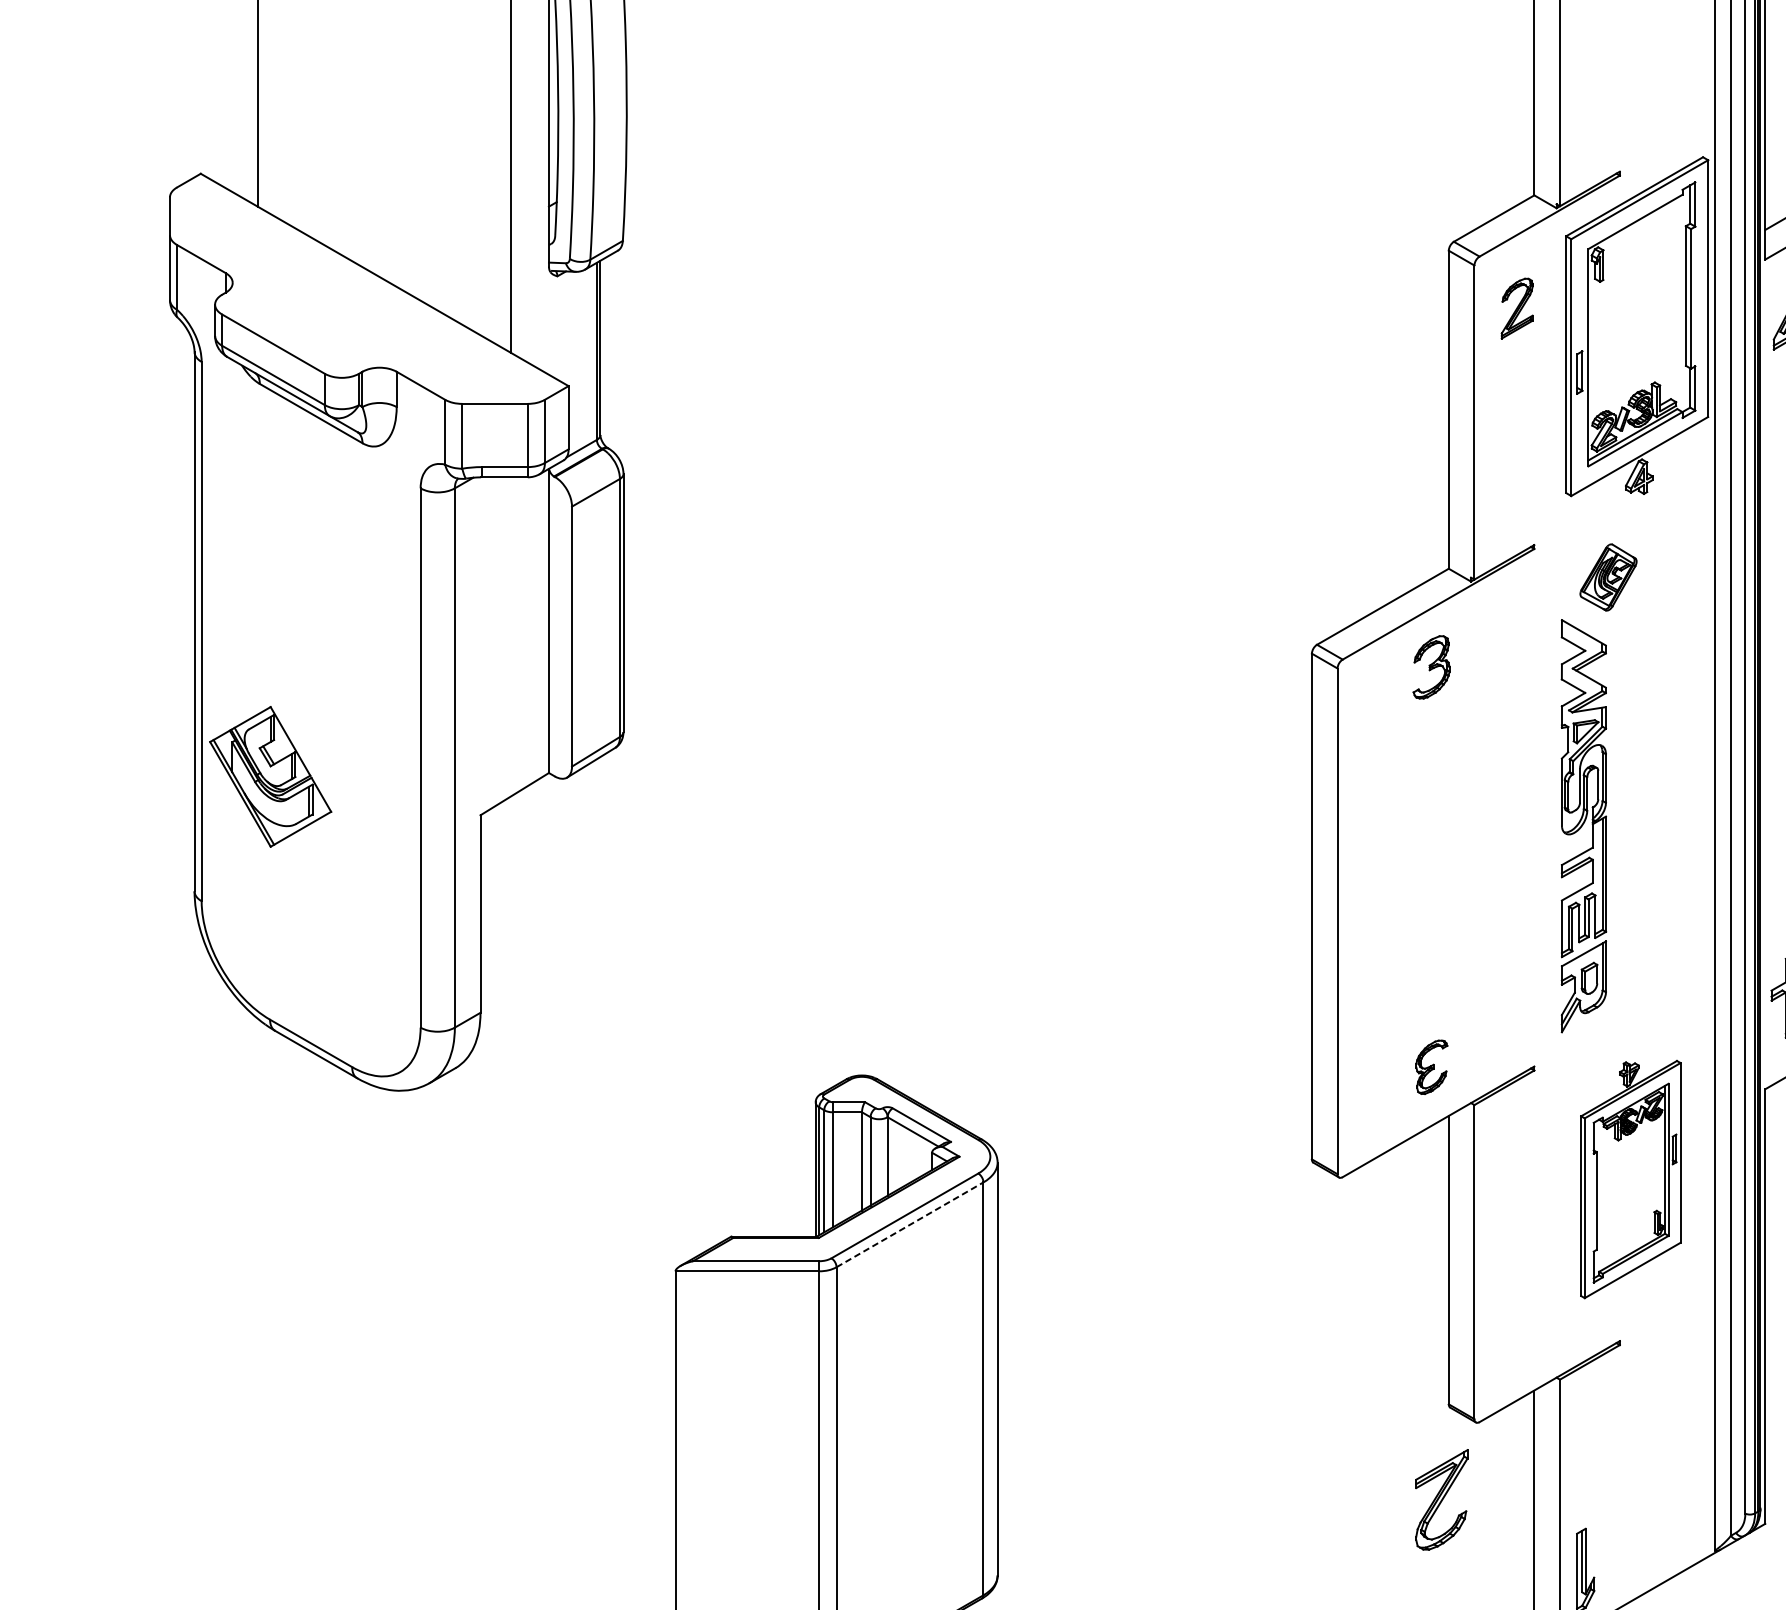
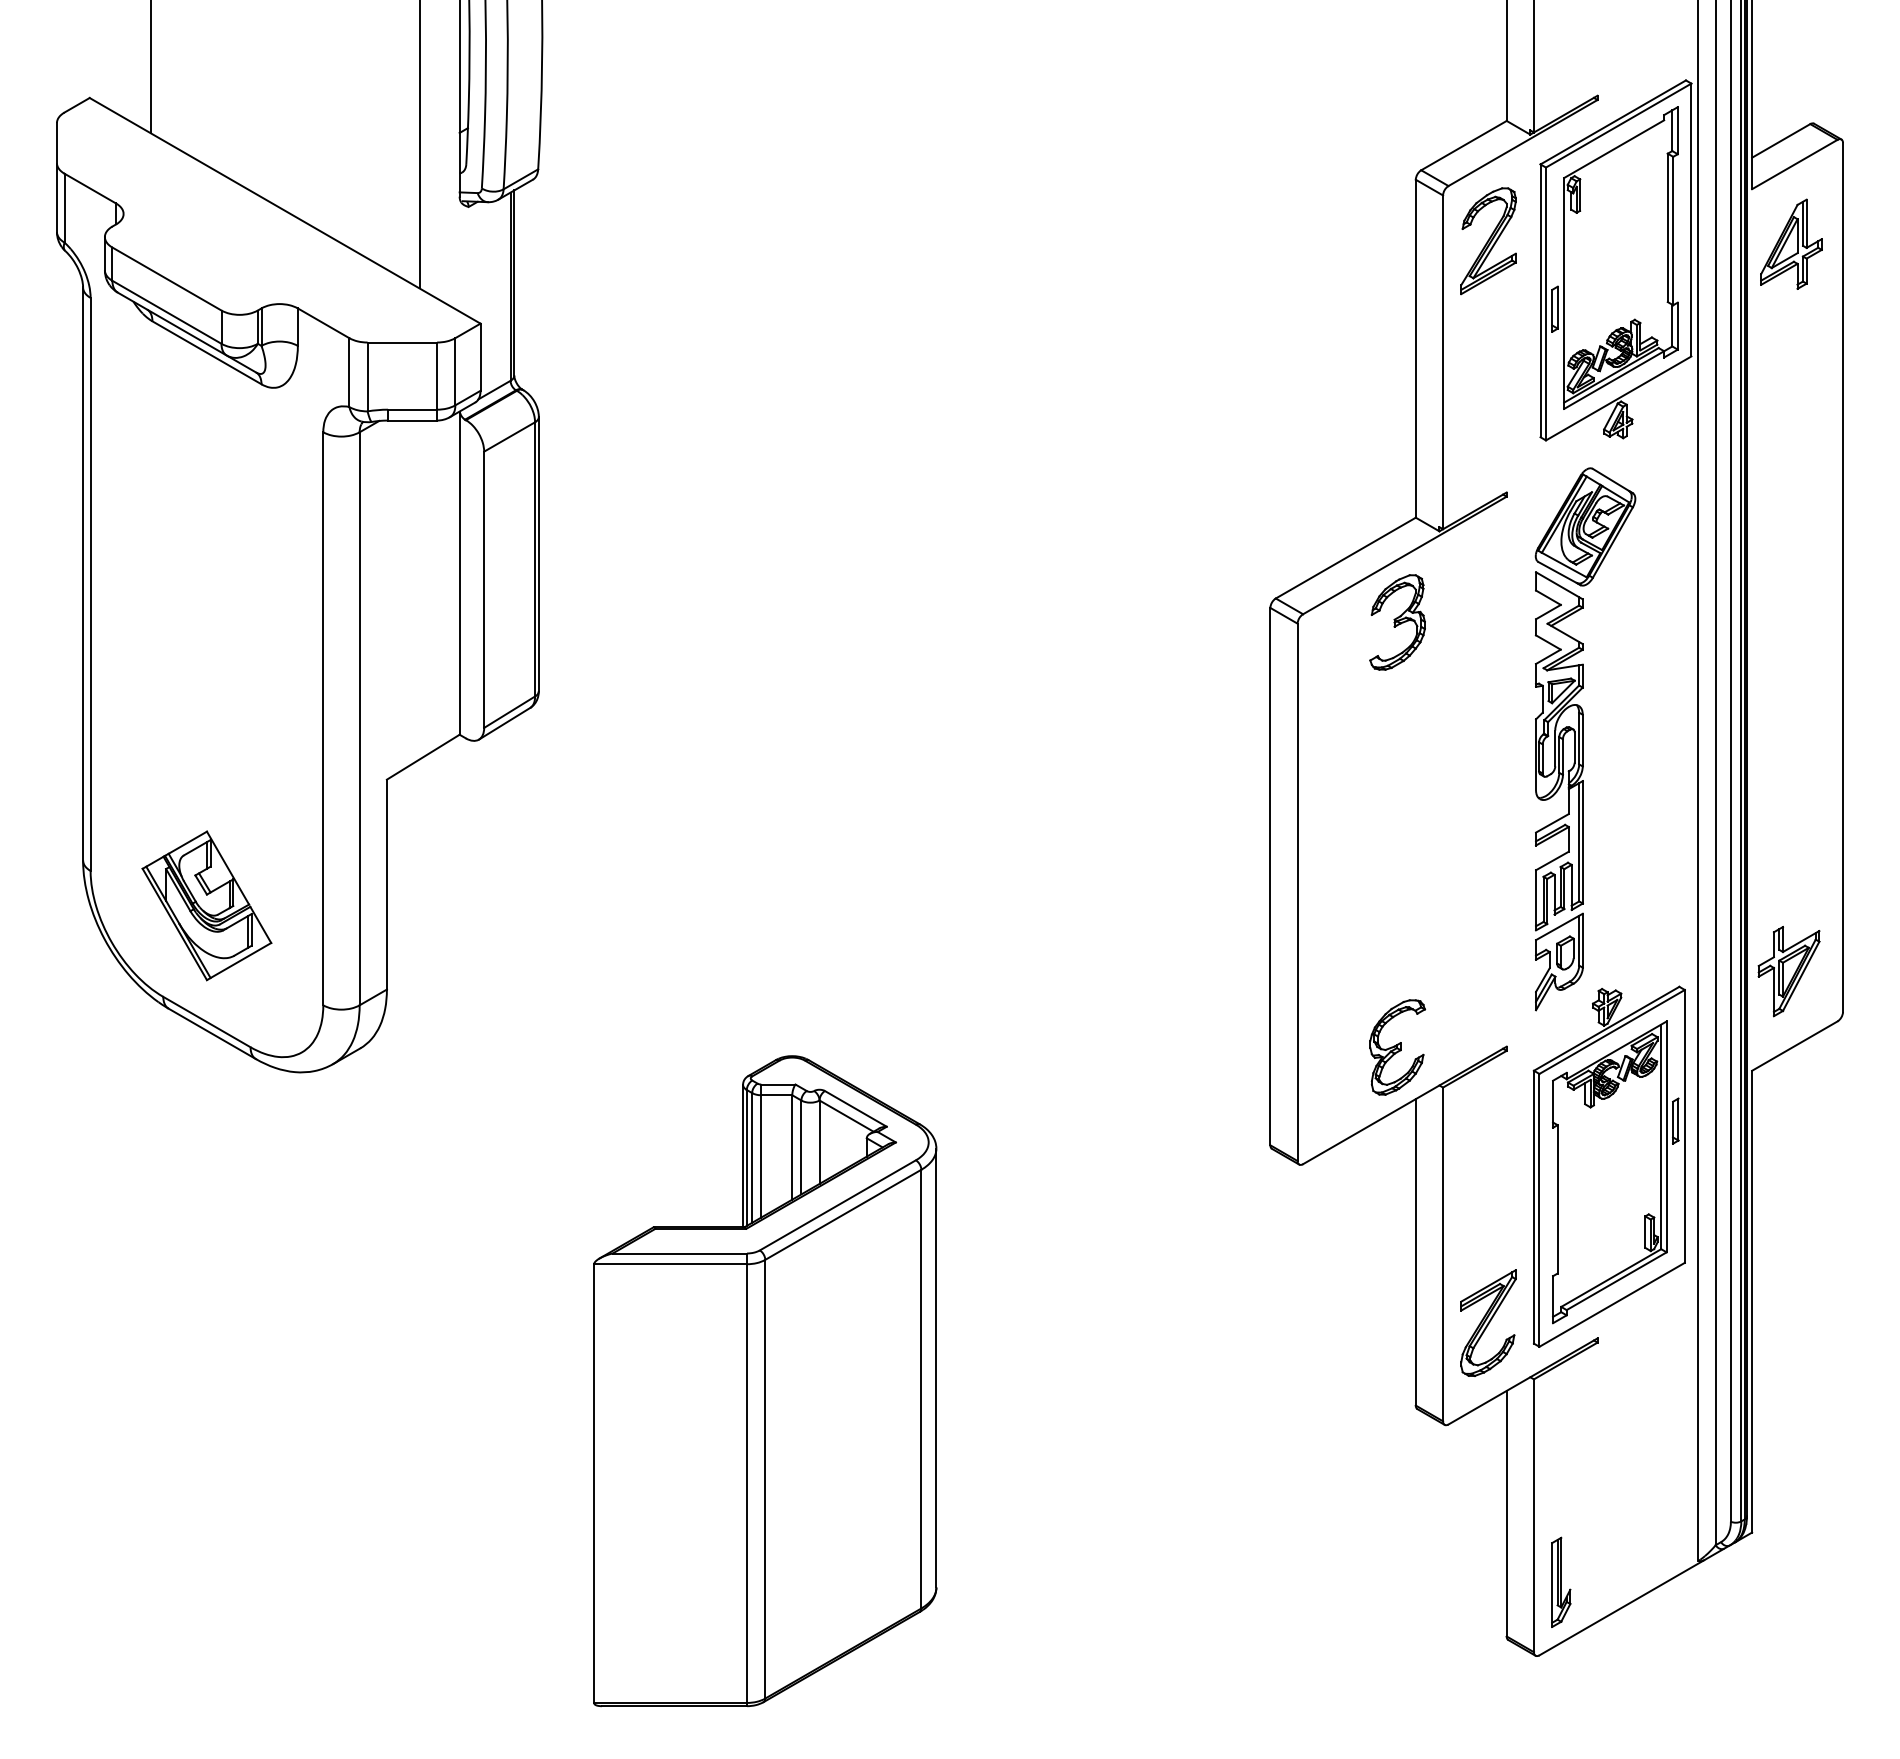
part: (1517, 308) -> (1488, 241), size x1.67
part: (1608, 577) -> (1585, 526), size x1.67
part: (1431, 667) -> (1397, 622), size x1.43
part: (270, 776) -> (206, 905), moved
part: (1431, 1067) -> (1397, 1047), size x1.67
part: (1630, 1179) -> (1608, 1166), size x1.43
line: (910, 1224) -> (843, 1214), dashed -> solid
part: (1441, 1499) -> (1488, 1322), moved

